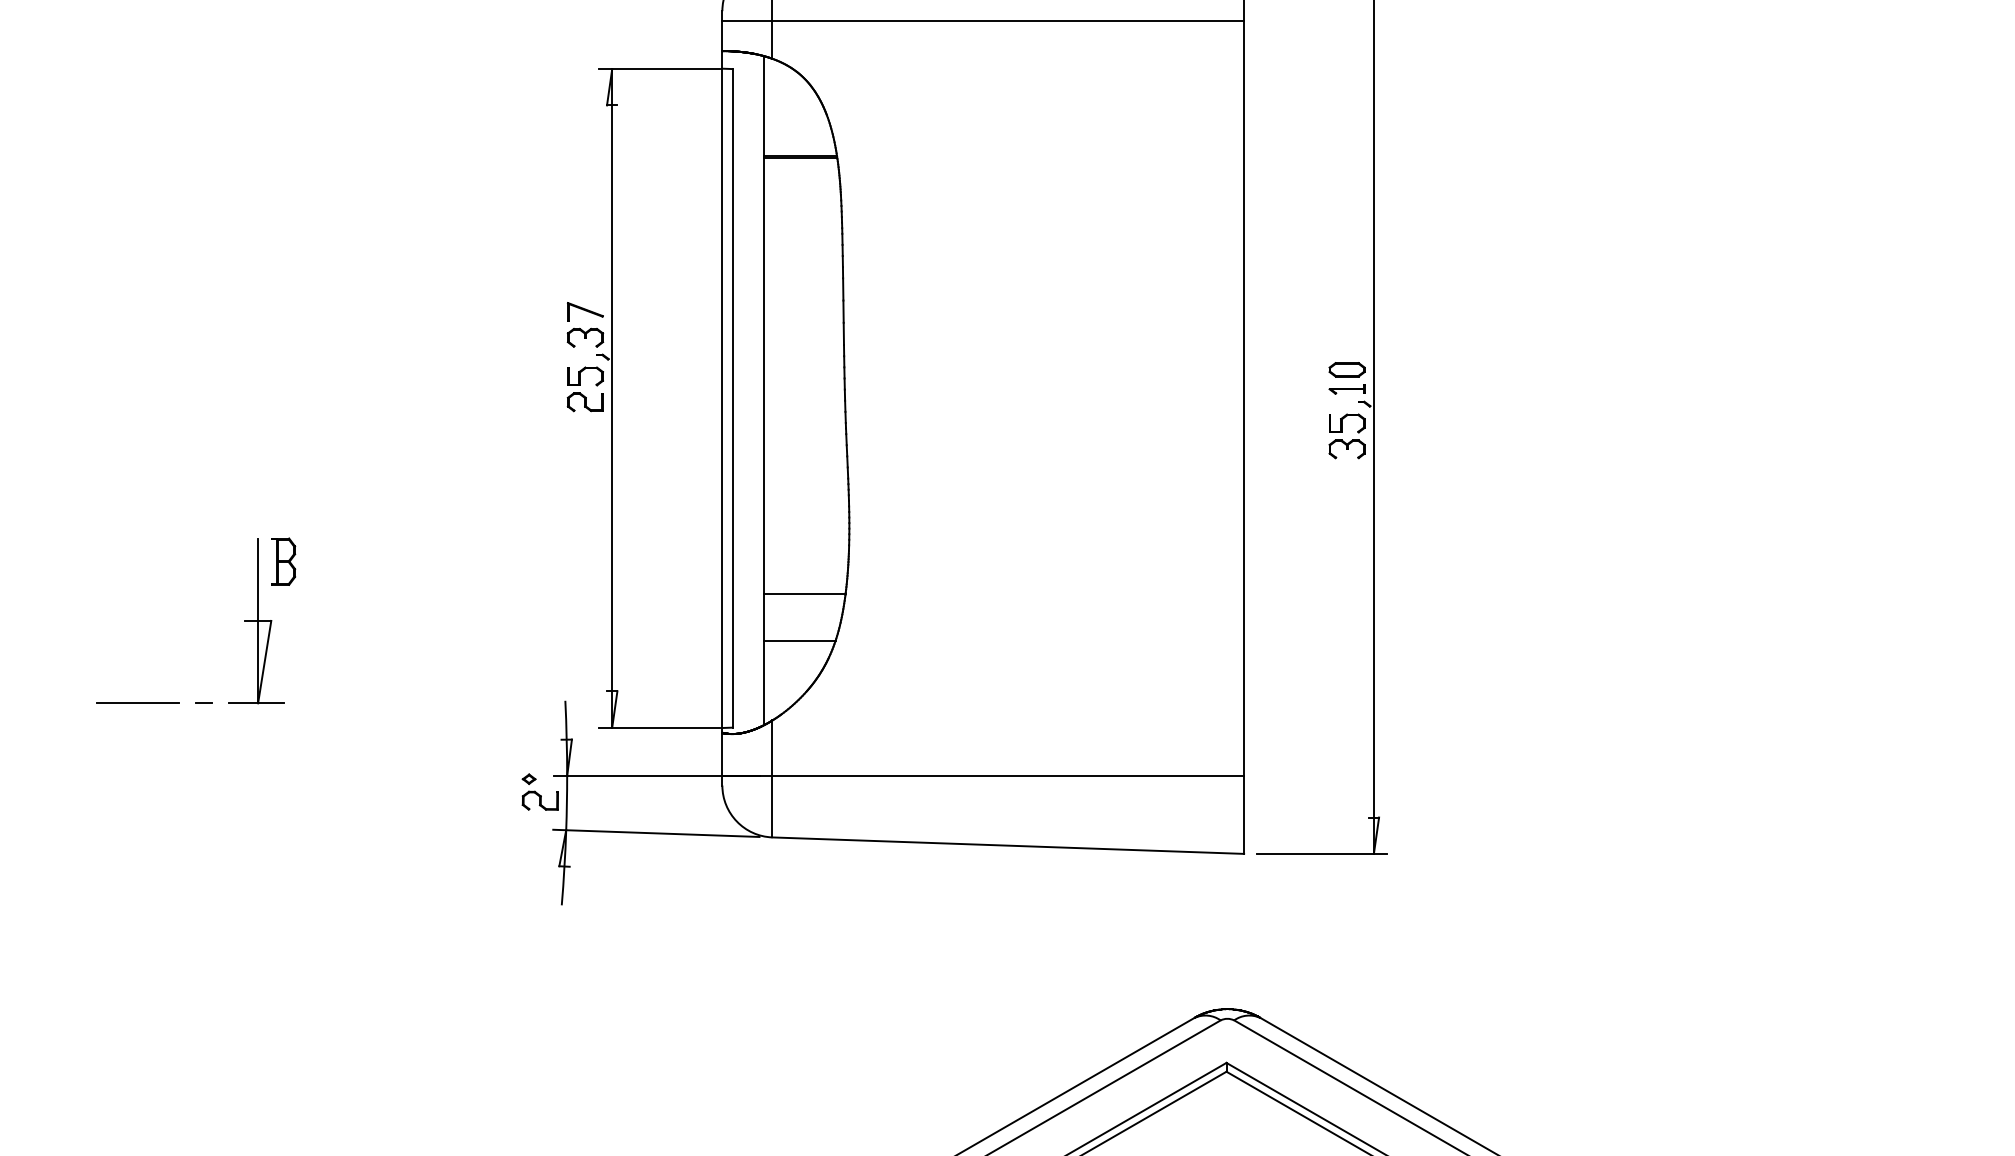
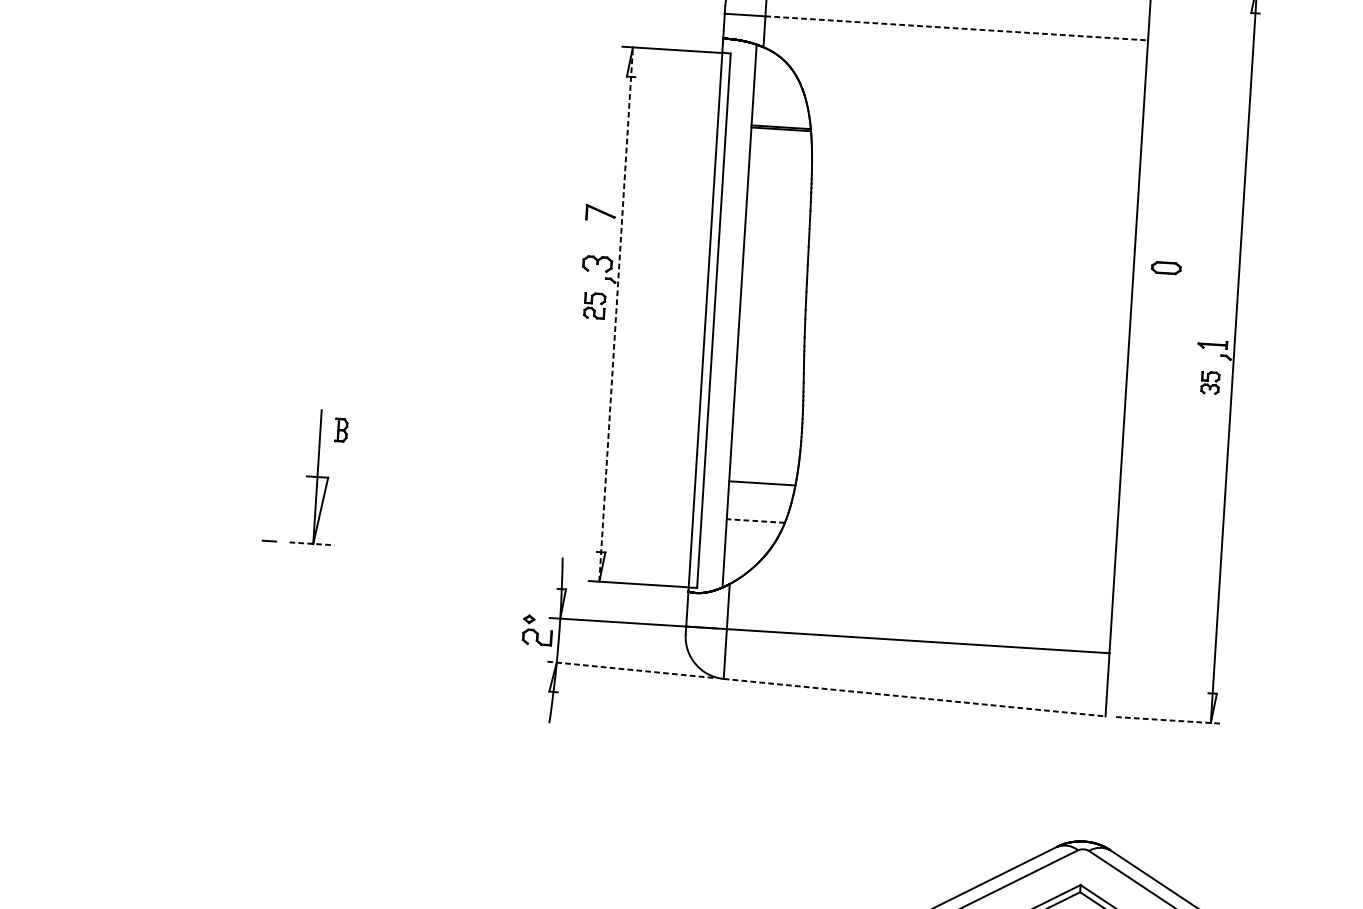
line: (1008, 20) -> (956, 28), solid -> dashed
part: (585, 311) -> (600, 212), moved
part: (1346, 369) -> (1165, 267), moved
part: (584, 389) -> (594, 305), size x0.7
line: (612, 397) -> (616, 313), solid -> dashed
part: (1346, 436) -> (1209, 382), size x0.6
part: (283, 561) -> (341, 430), size x0.6
line: (799, 641) -> (755, 521), solid -> dashed
line: (137, 703) -> (215, 537), removed
line: (256, 703) -> (311, 543), solid -> dashed
line: (655, 833) -> (629, 669), solid -> dashed
line: (1008, 845) -> (914, 697), solid -> dashed
line: (1321, 853) -> (1168, 720), solid -> dashed

